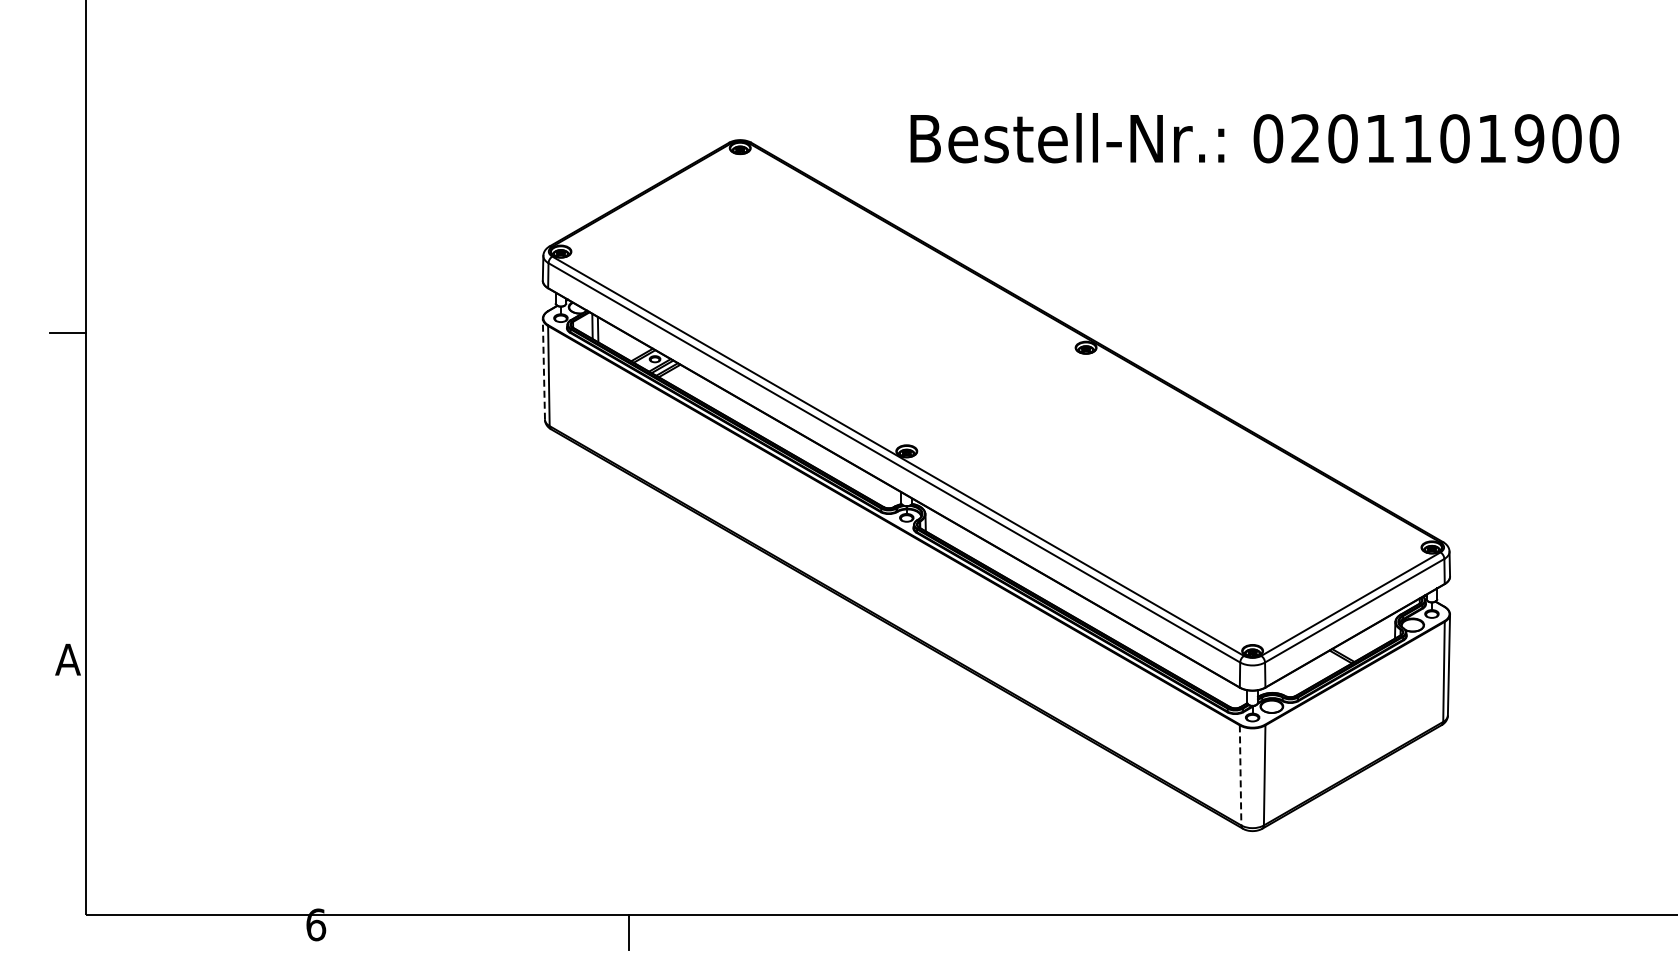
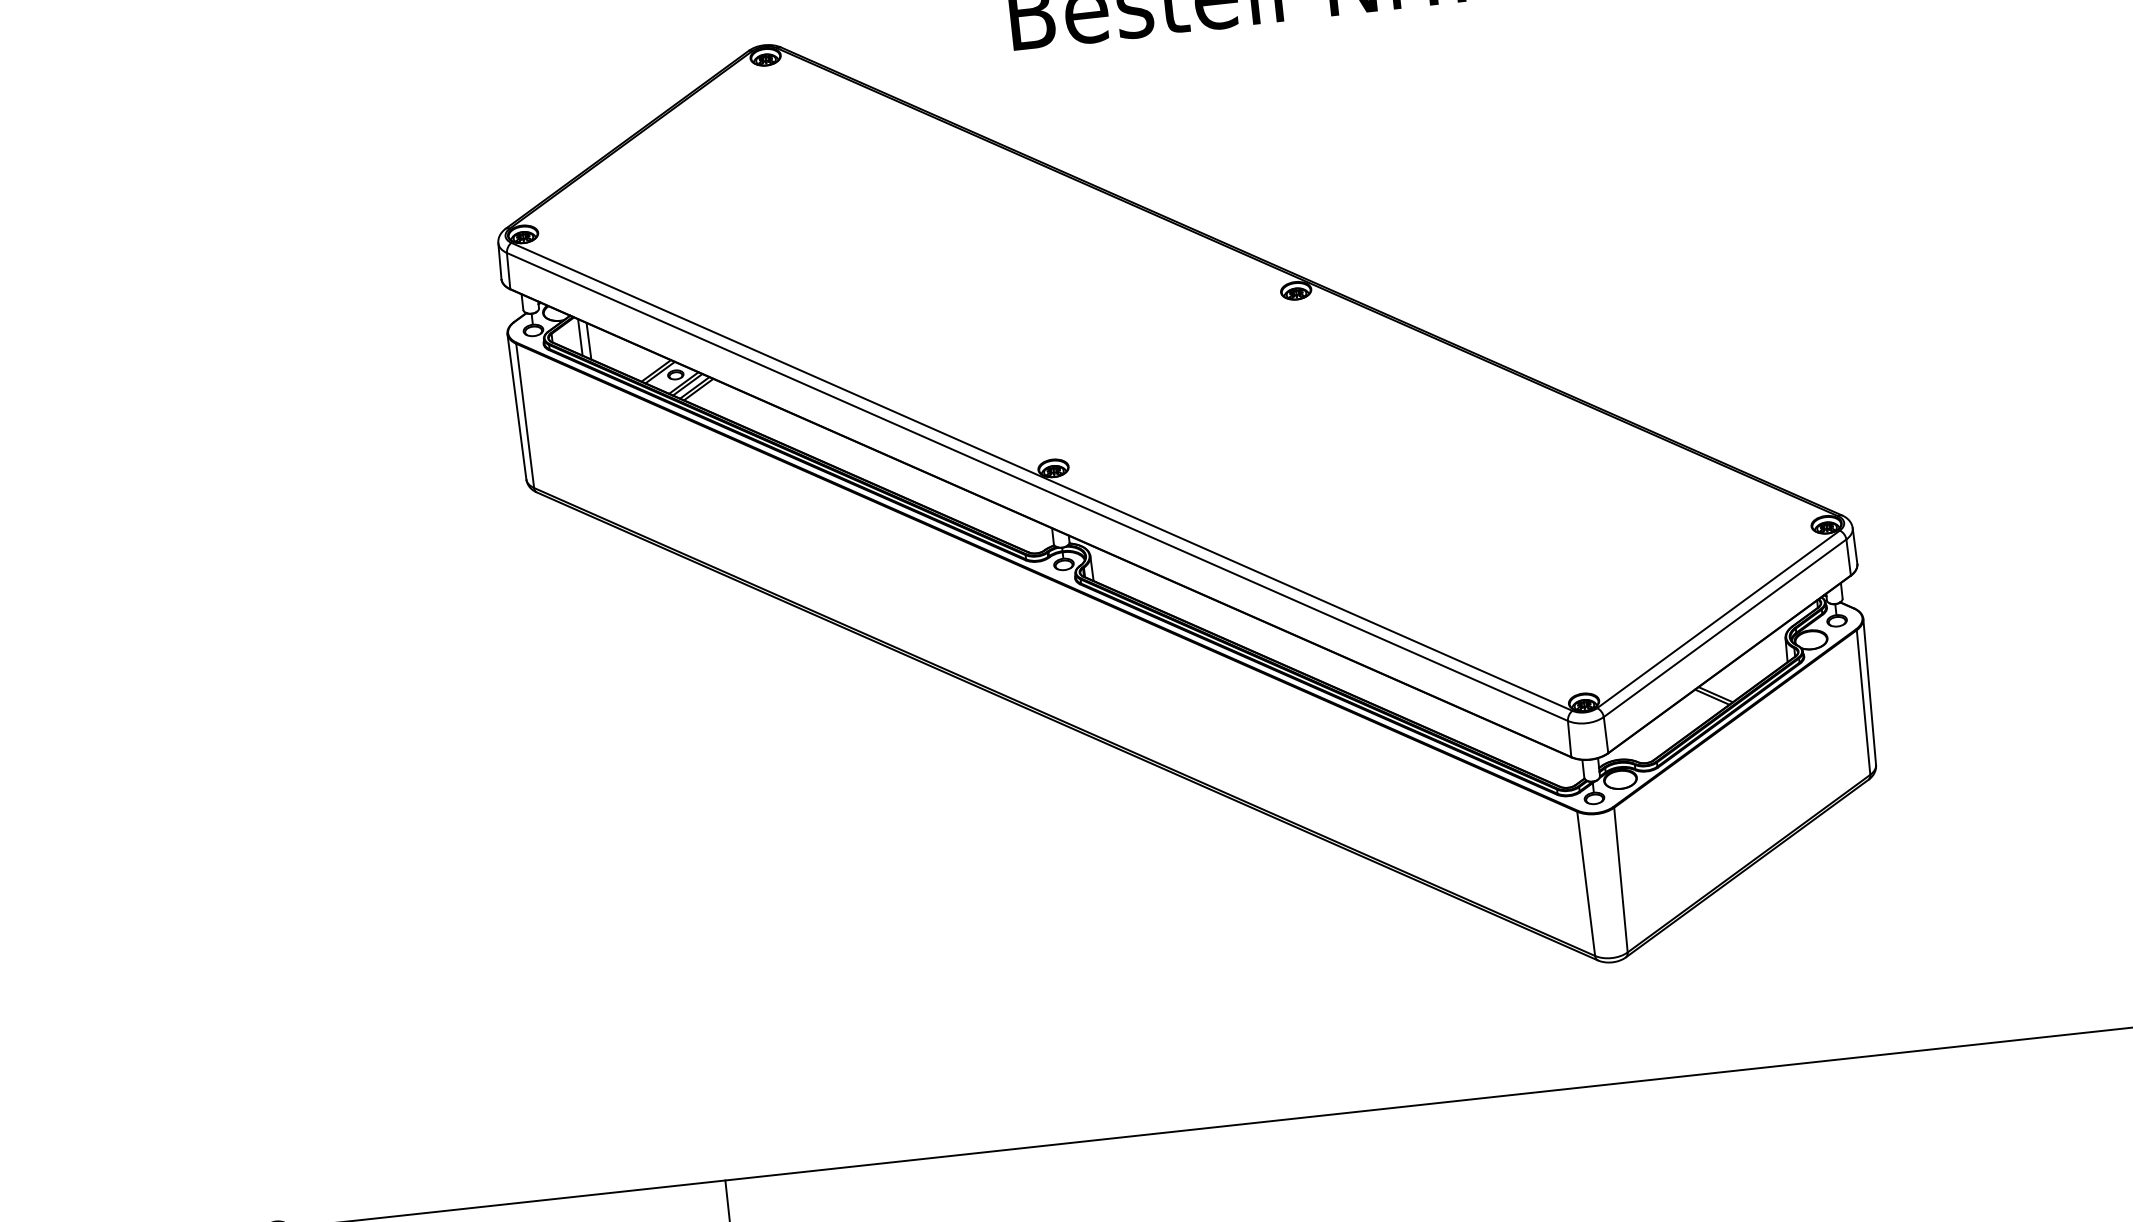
line: (543, 368) -> (516, 405), dashed -> solid
line: (1240, 775) -> (1586, 883), dashed -> solid

